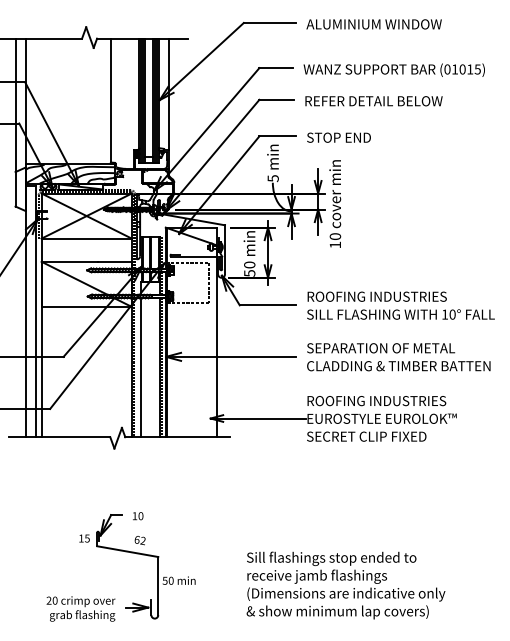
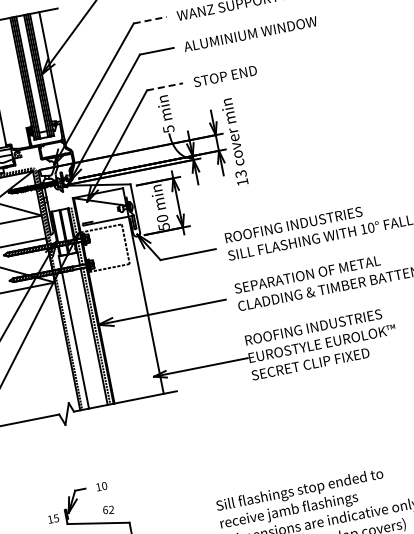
line: (276, 68) -> (150, 20), solid -> dashed
text: (373, 101) -> (252, 34), REFER DETAIL BELOW -> ALUMINIUM WINDOW
line: (278, 136) -> (165, 86), solid -> dashed
text: (334, 236) -> (240, 174), 10 -> 13

